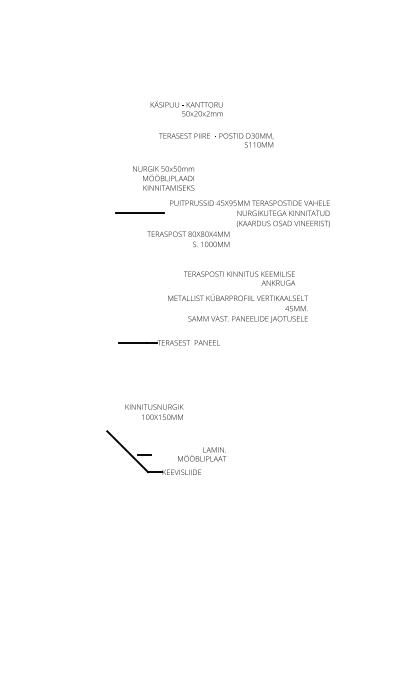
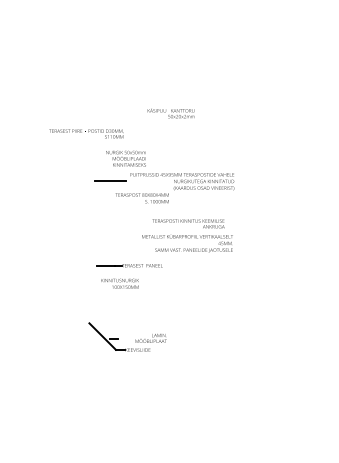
text: (185, 108) -> (170, 113), moved
text: (216, 139) -> (86, 133), moved
text: (237, 296) -> (187, 235), moved
text: (153, 411) -> (119, 283), moved

